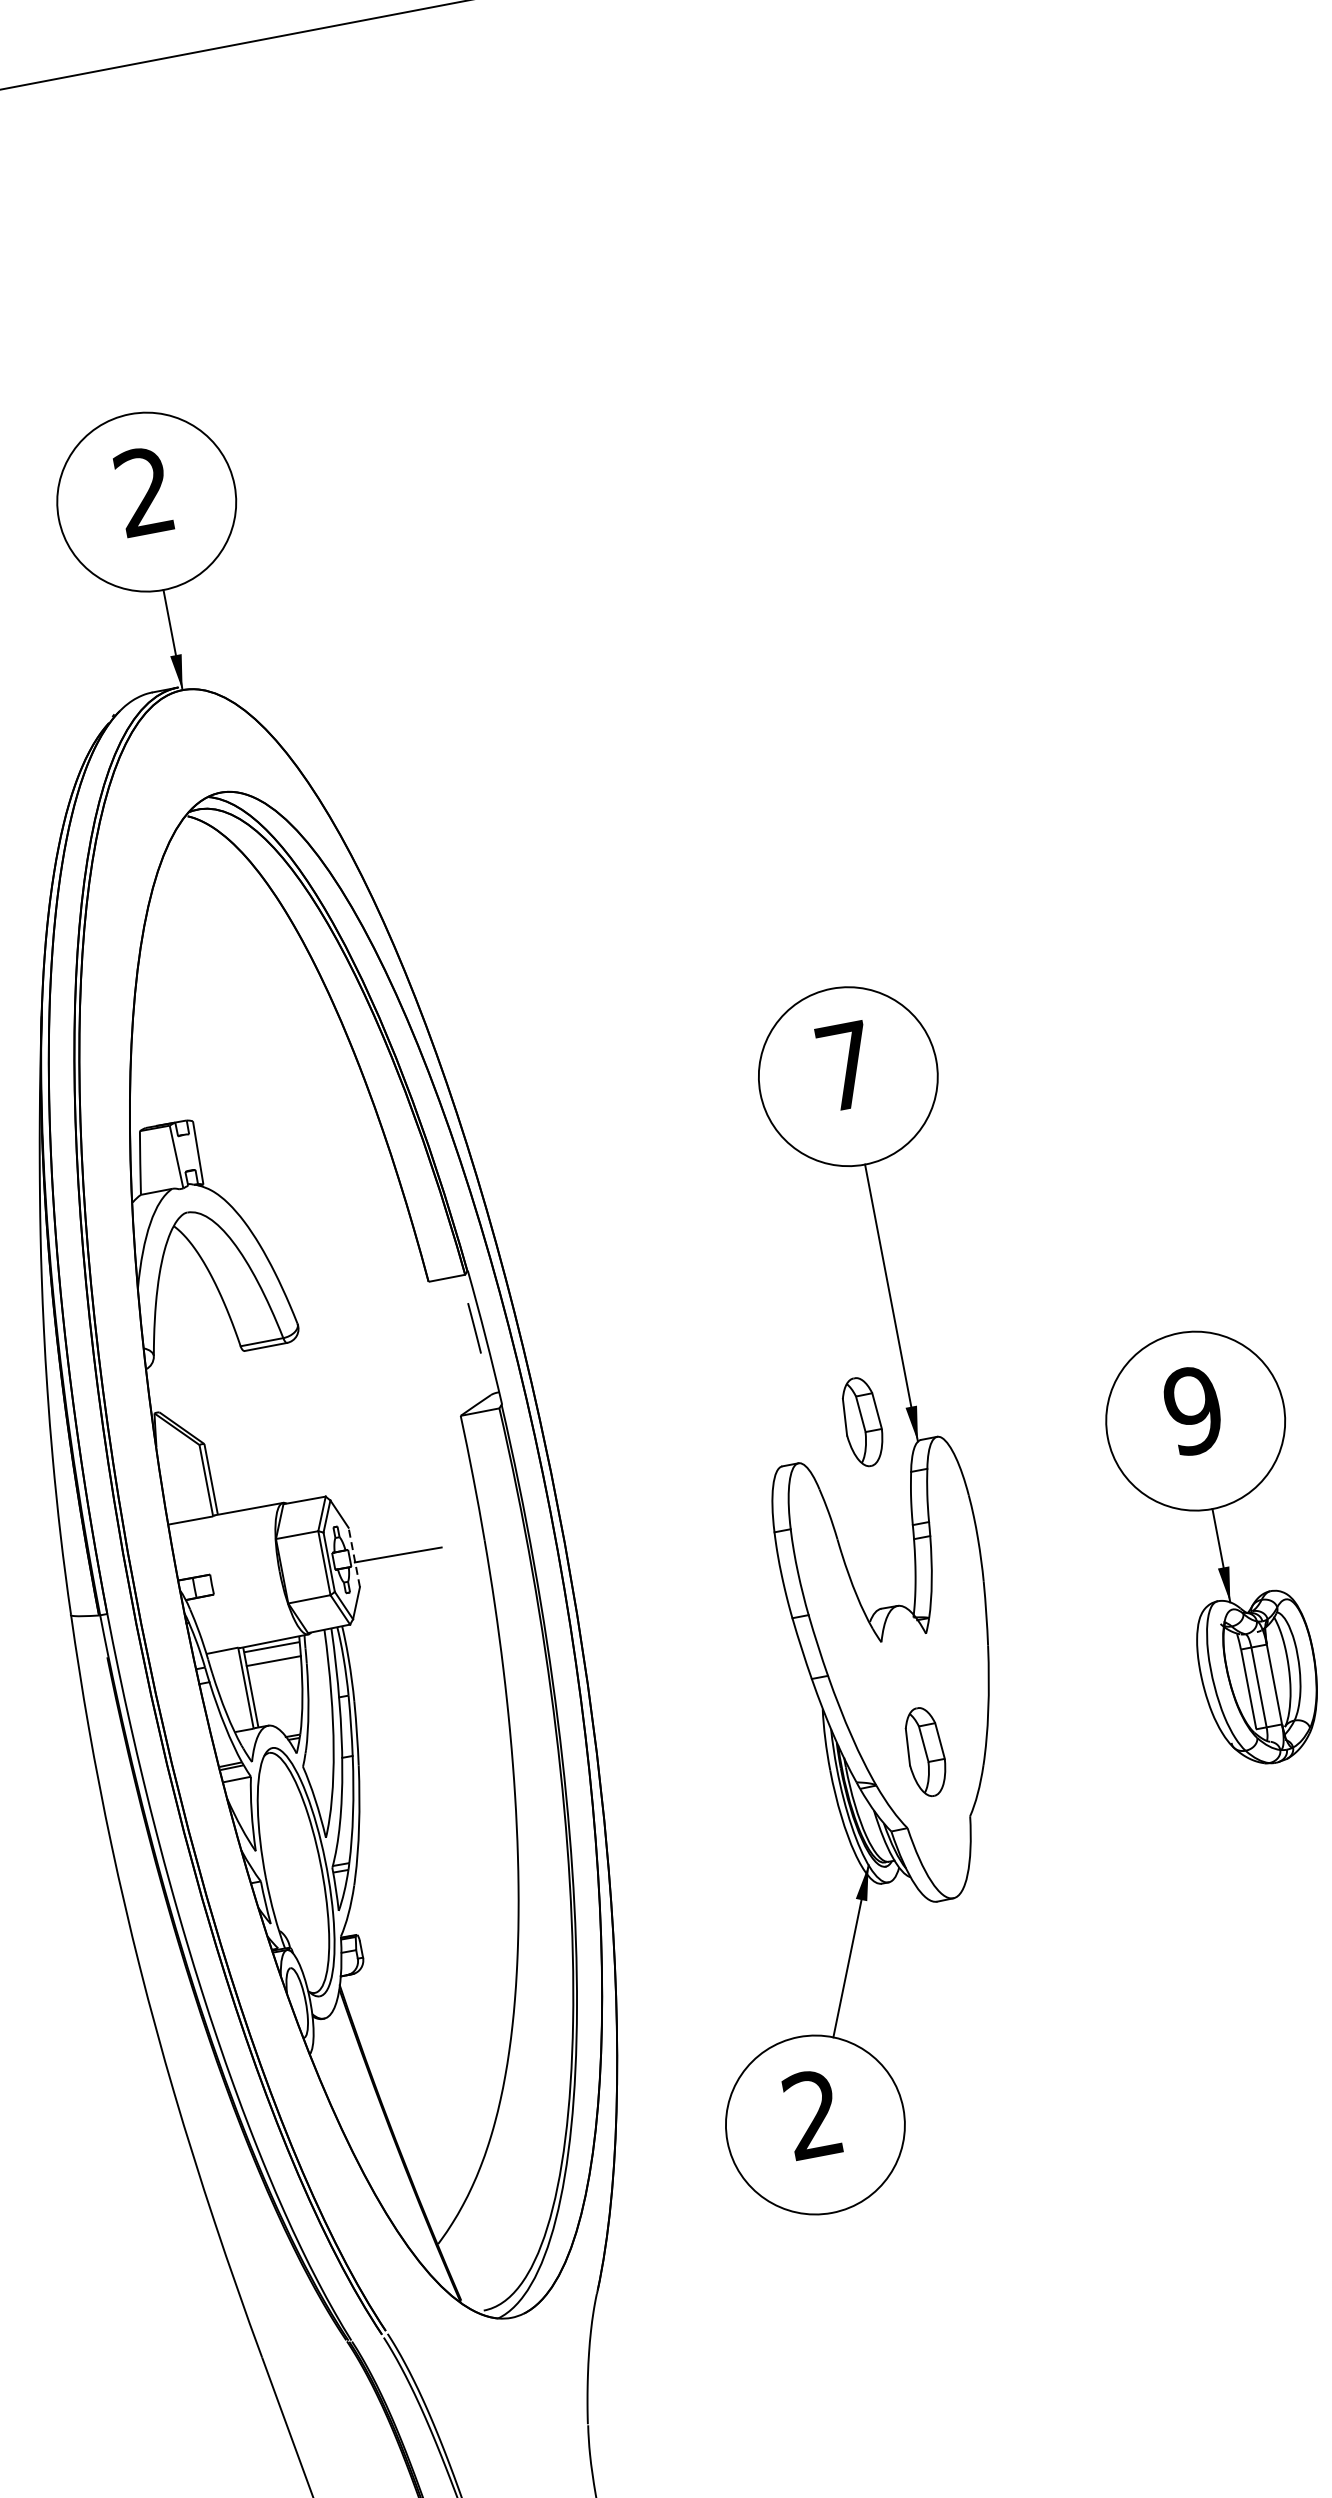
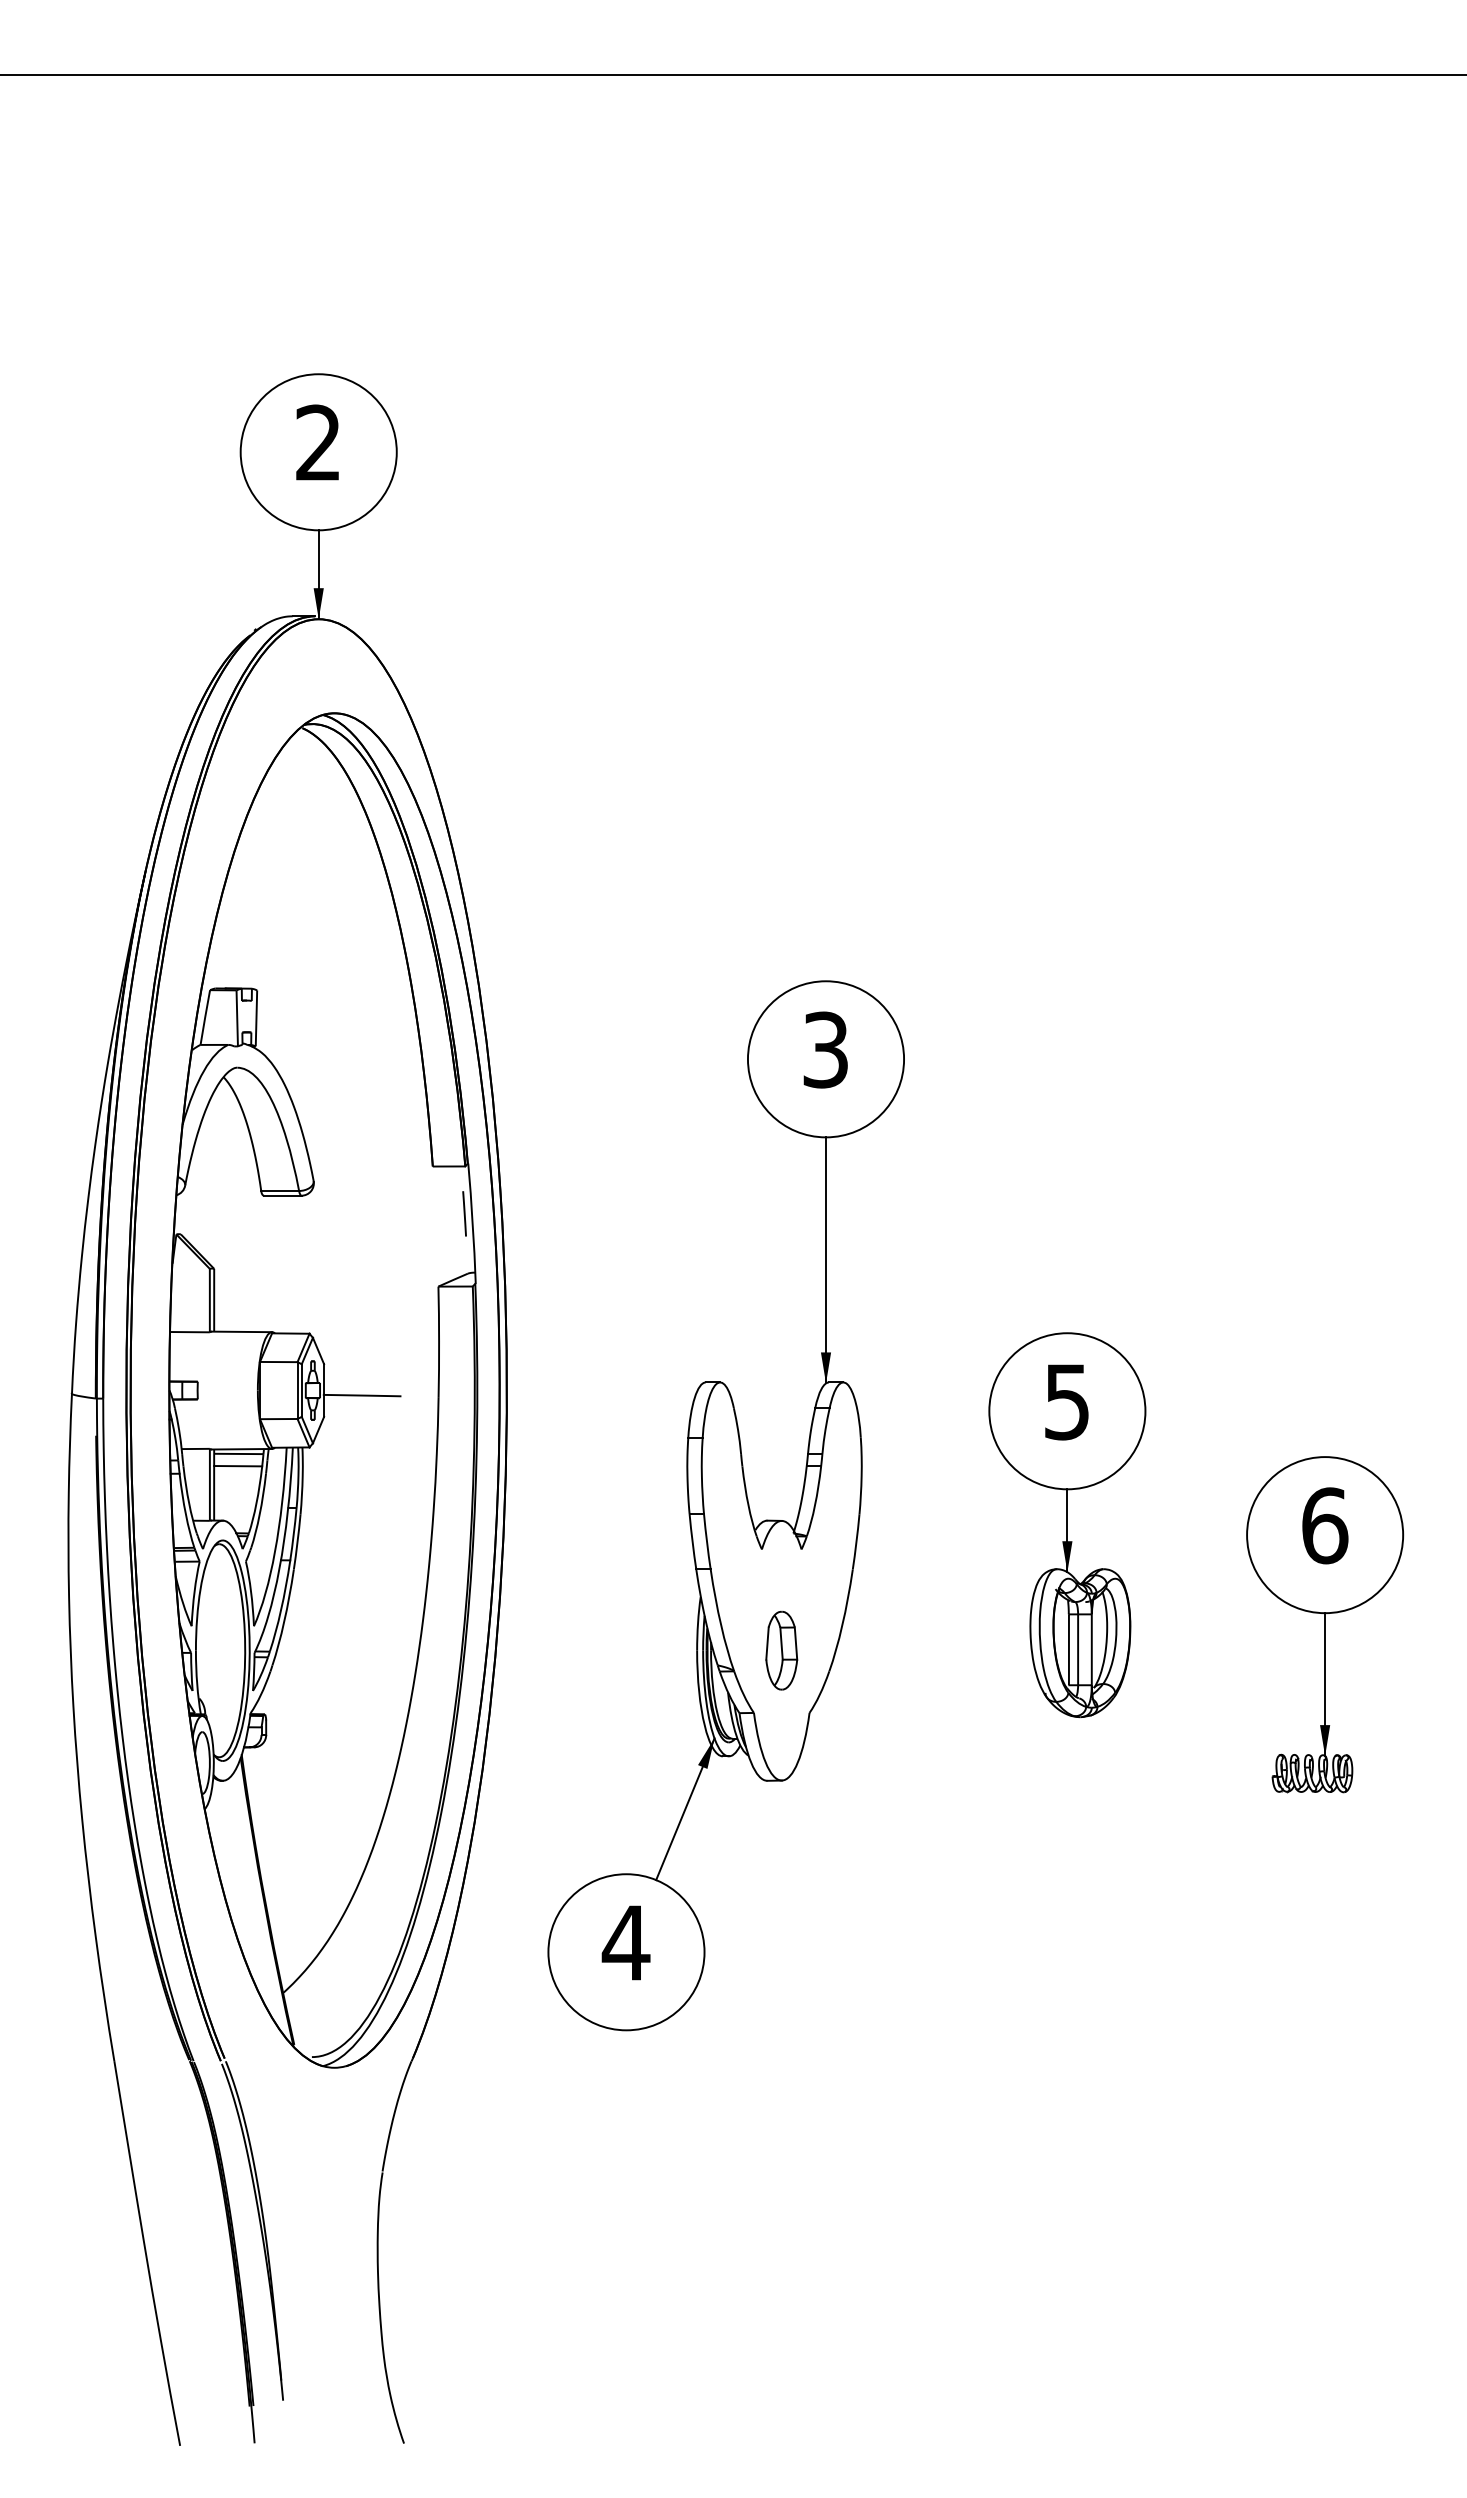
text: (845, 1065) -> (825, 1049), 7 -> 3
text: (1193, 1410) -> (1067, 1401), 9 -> 5
part: (862, 1422) -> (781, 1357), removed
line: (354, 1557) -> (324, 1390), dashed -> solid
text: (812, 2114) -> (625, 1942), 2 -> 4

